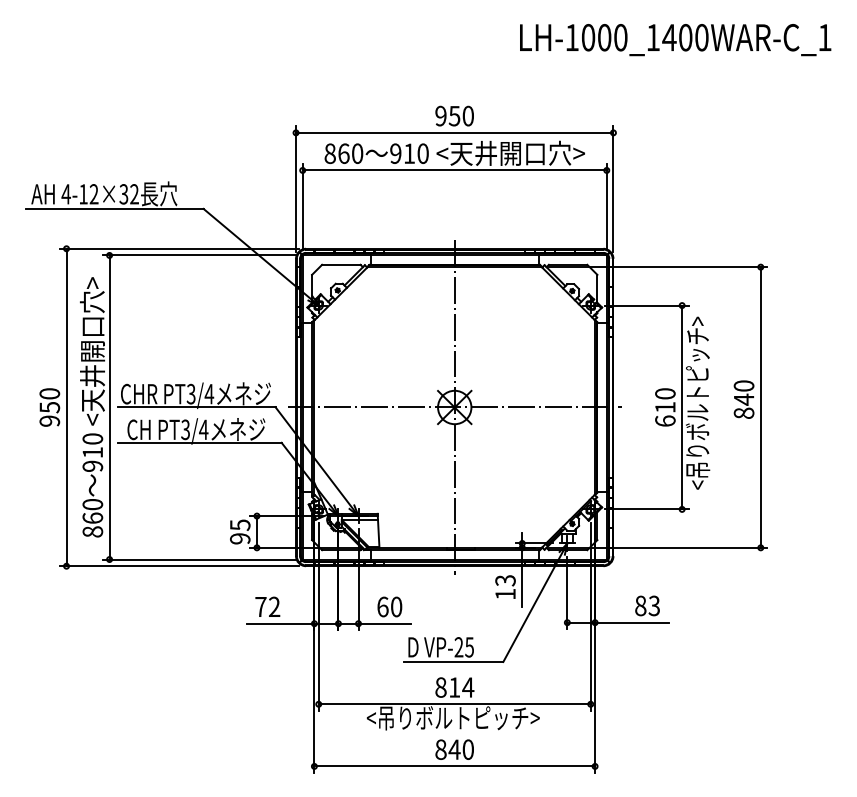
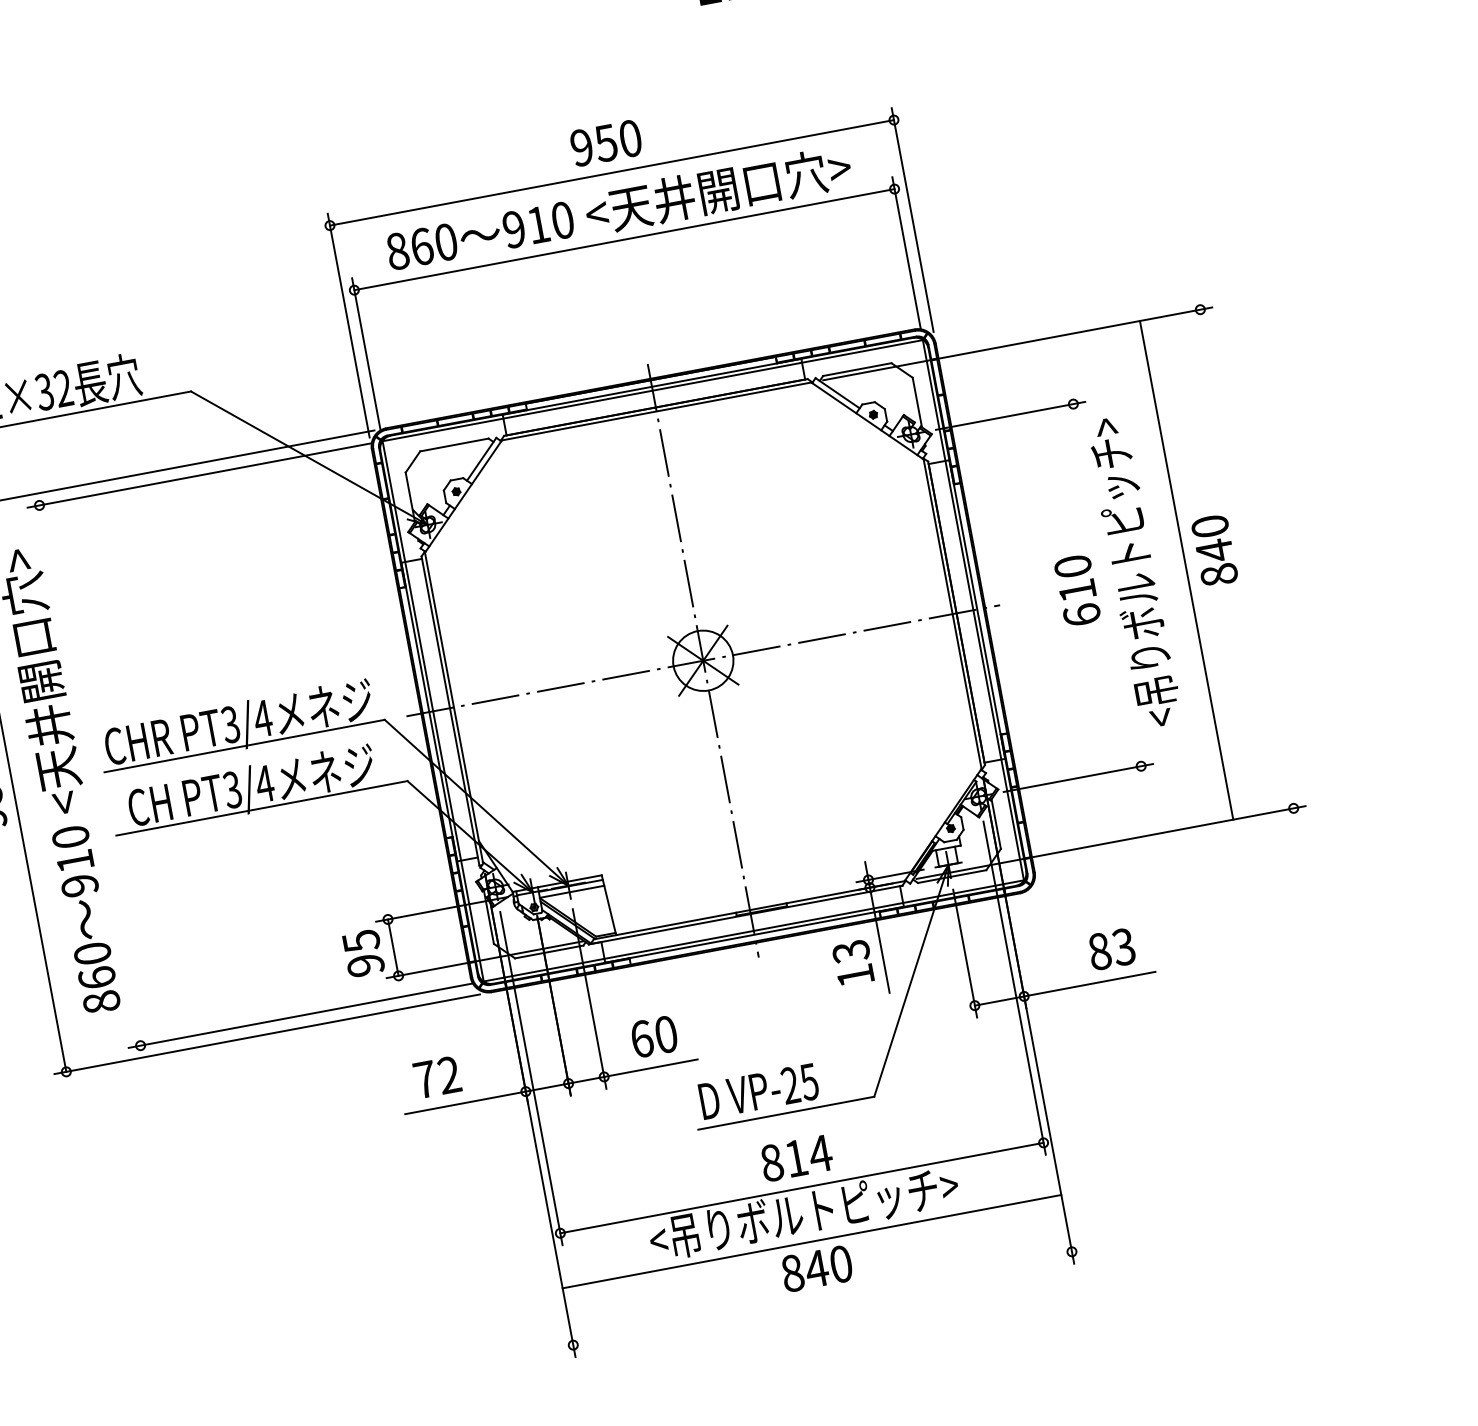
line: (109, 407) -> (89, 775), removed
line: (682, 407) -> (1107, 585), removed
line: (760, 407) -> (1186, 570), moved
line: (454, 766) -> (811, 1241), moved

